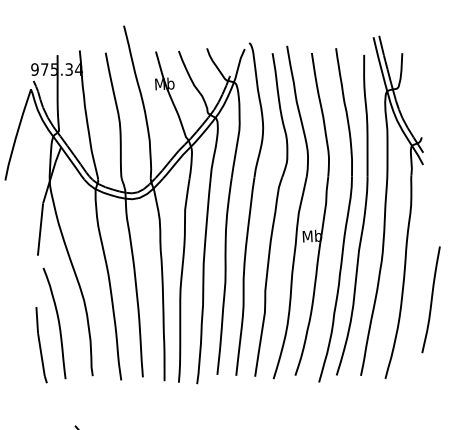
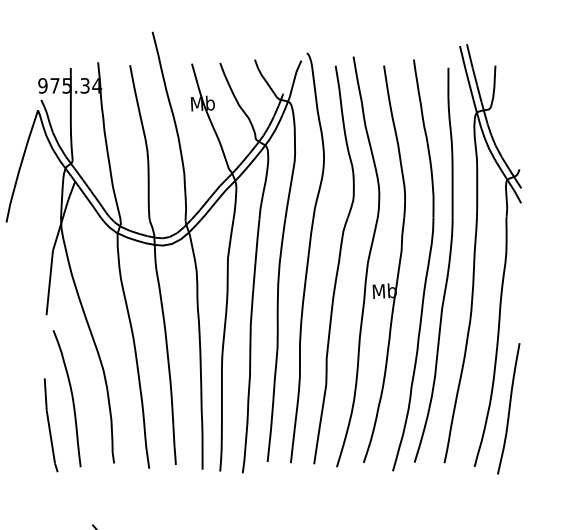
curve: (430, 299) -> (507, 408), moved

